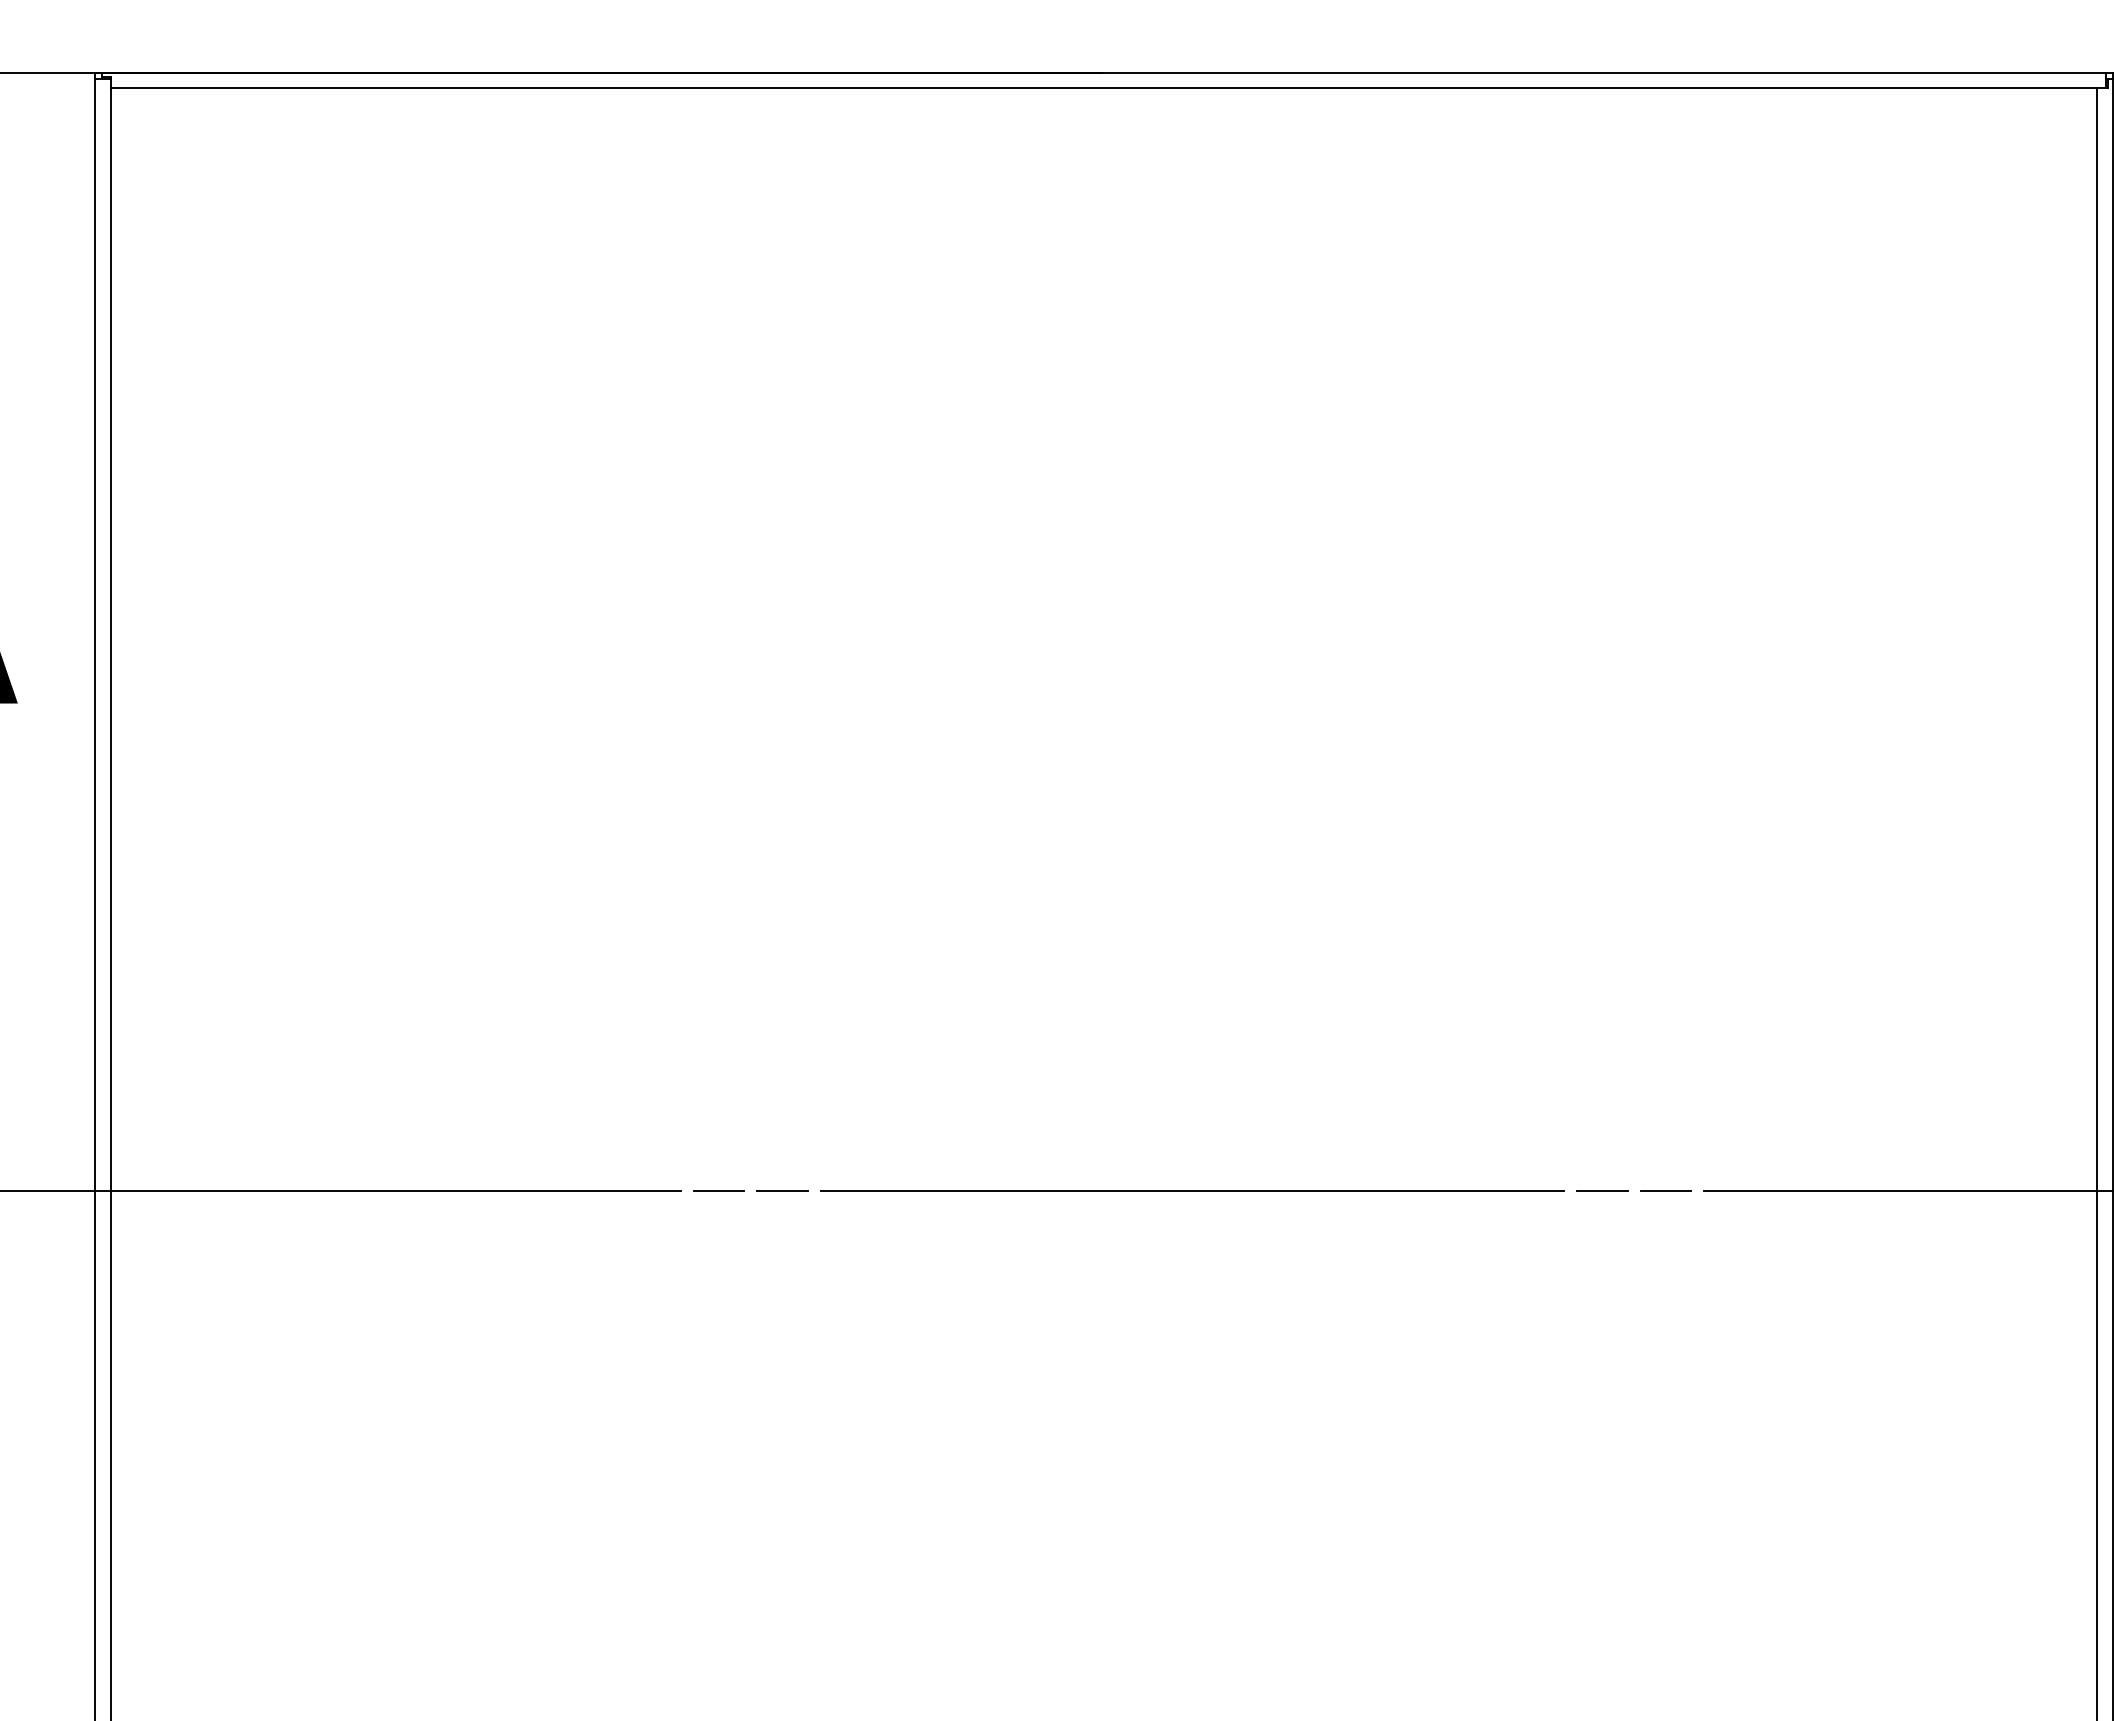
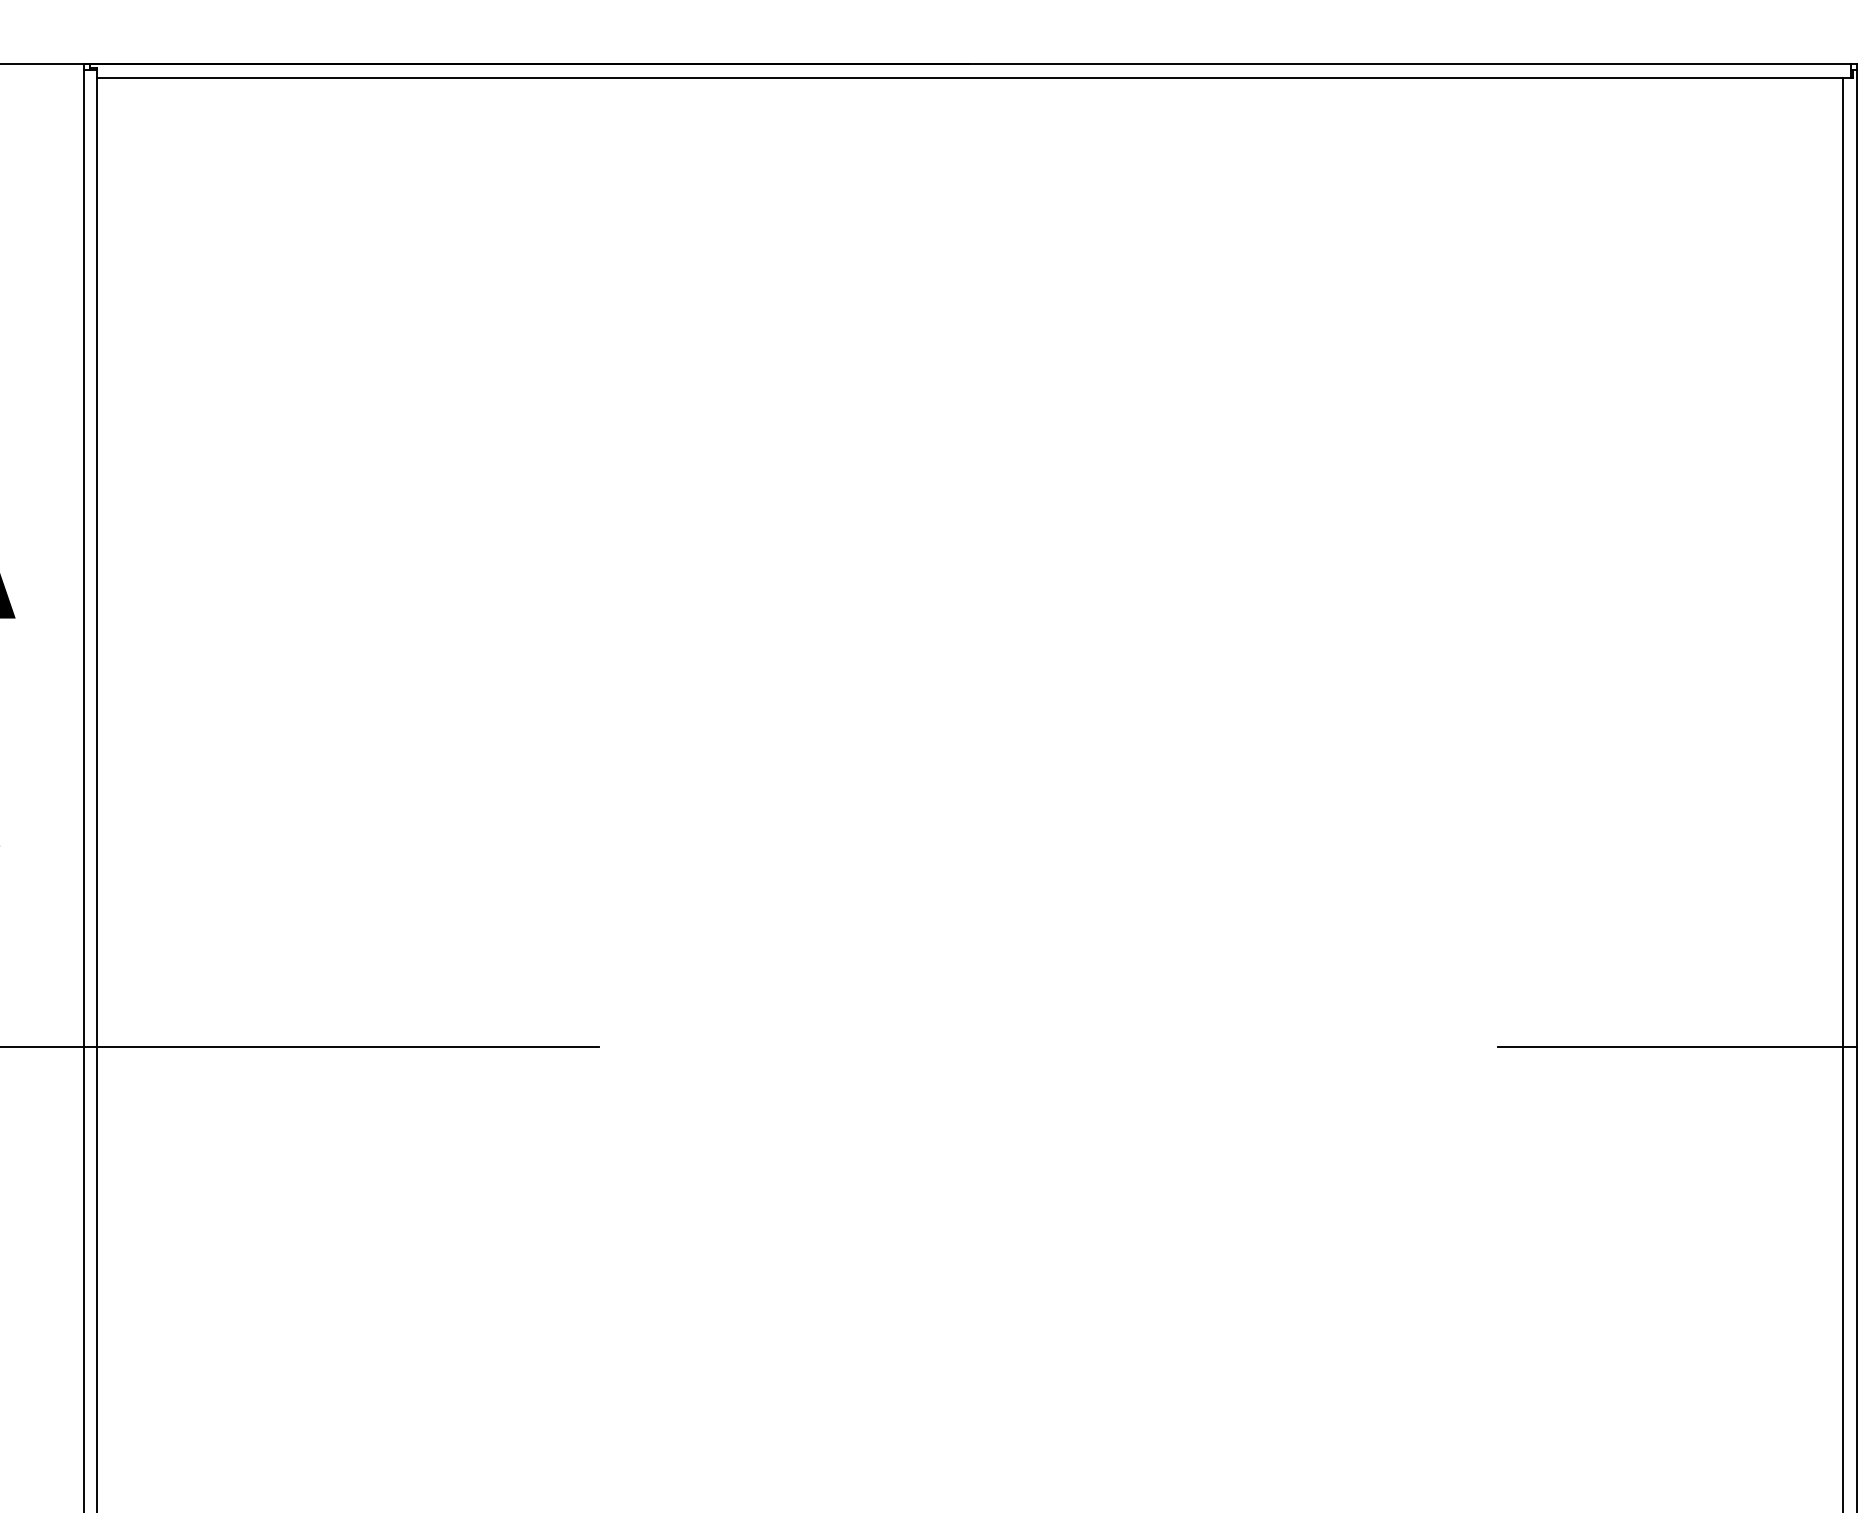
line: (718, 1190) -> (631, 1046), removed
line: (782, 1190) -> (687, 1046), removed
line: (1192, 1190) -> (1048, 1046), removed
line: (1602, 1190) -> (1408, 1046), removed
line: (1665, 1190) -> (1463, 1046), removed

